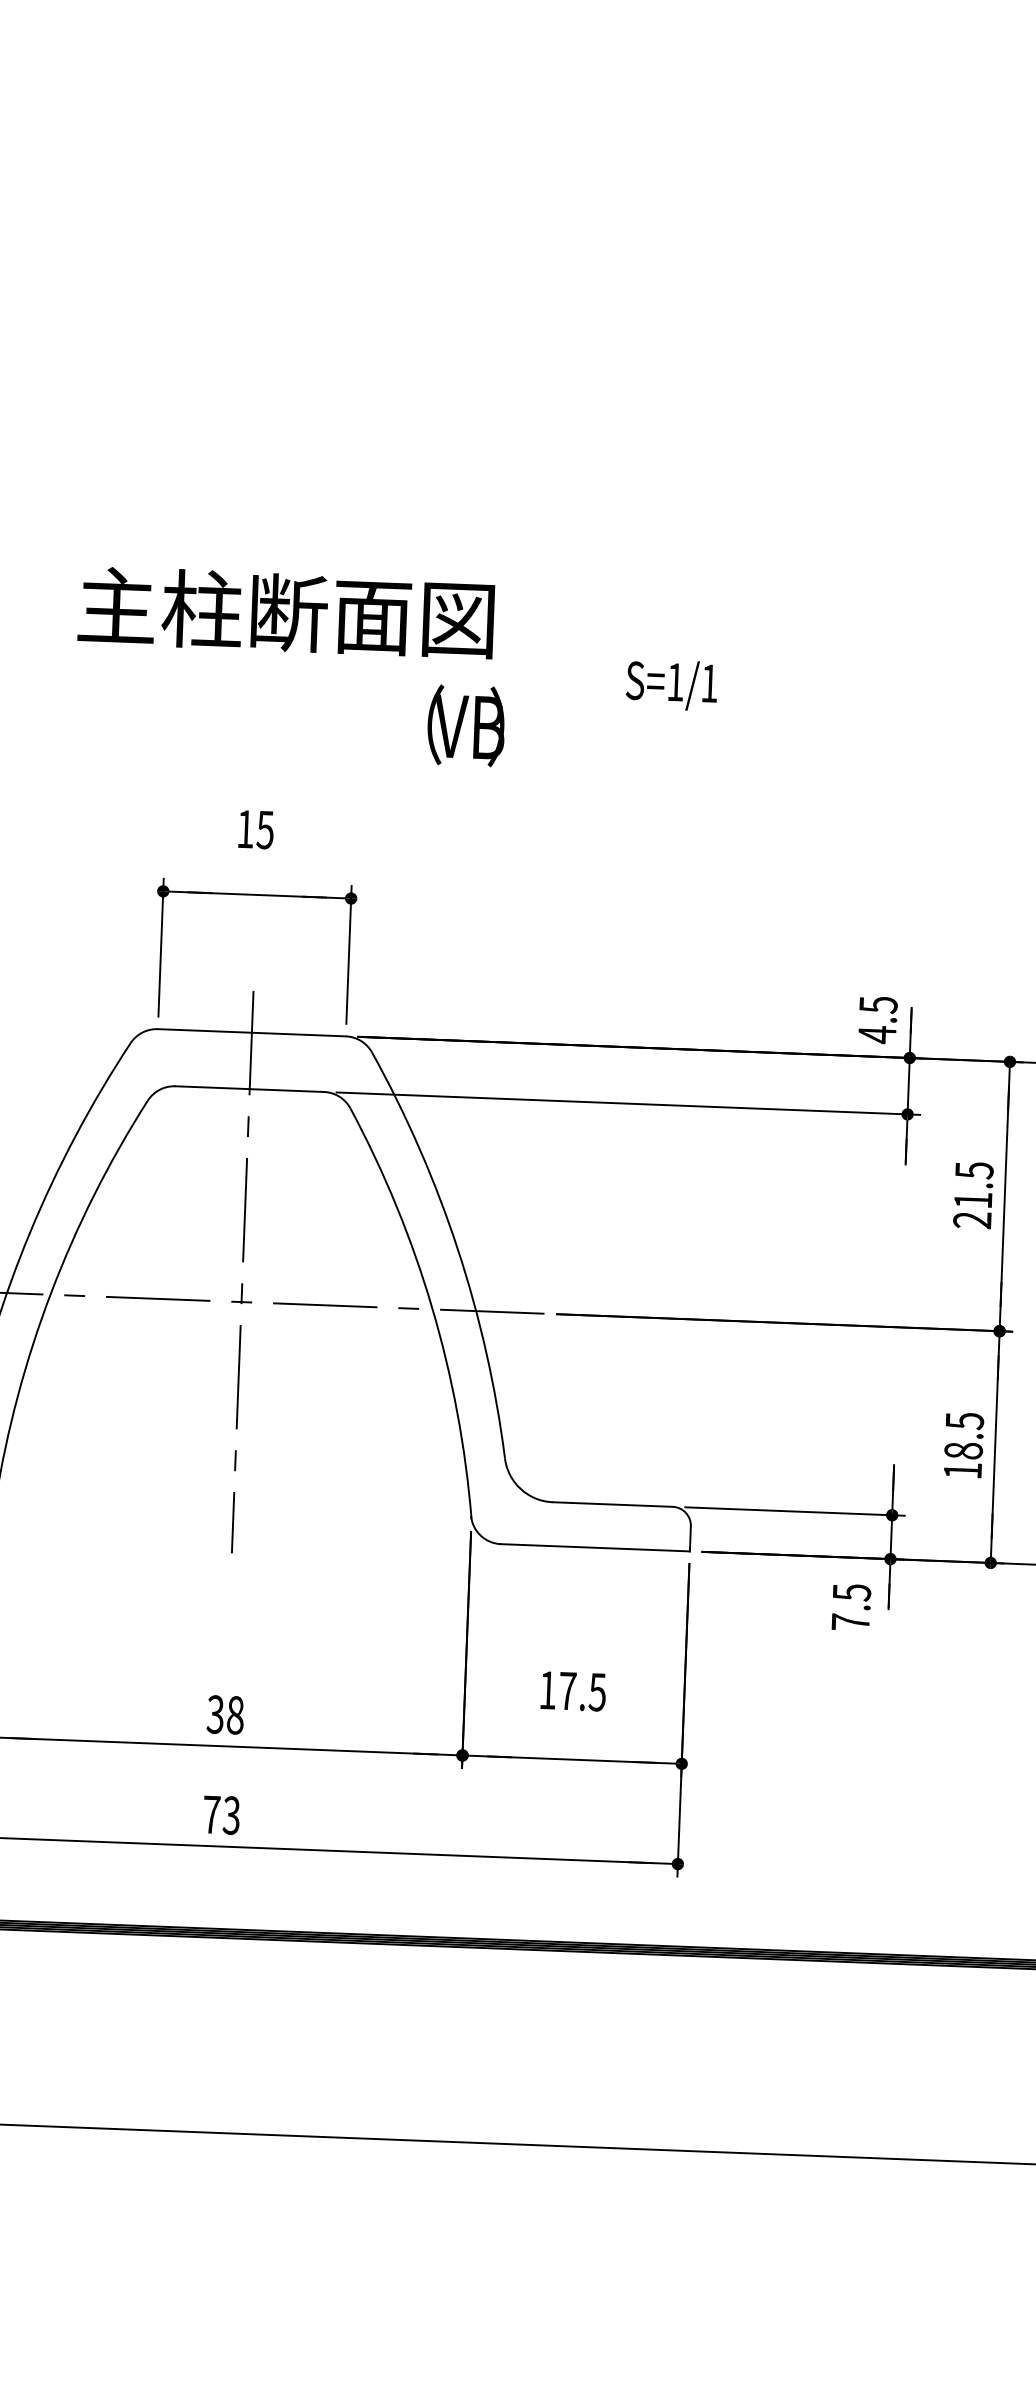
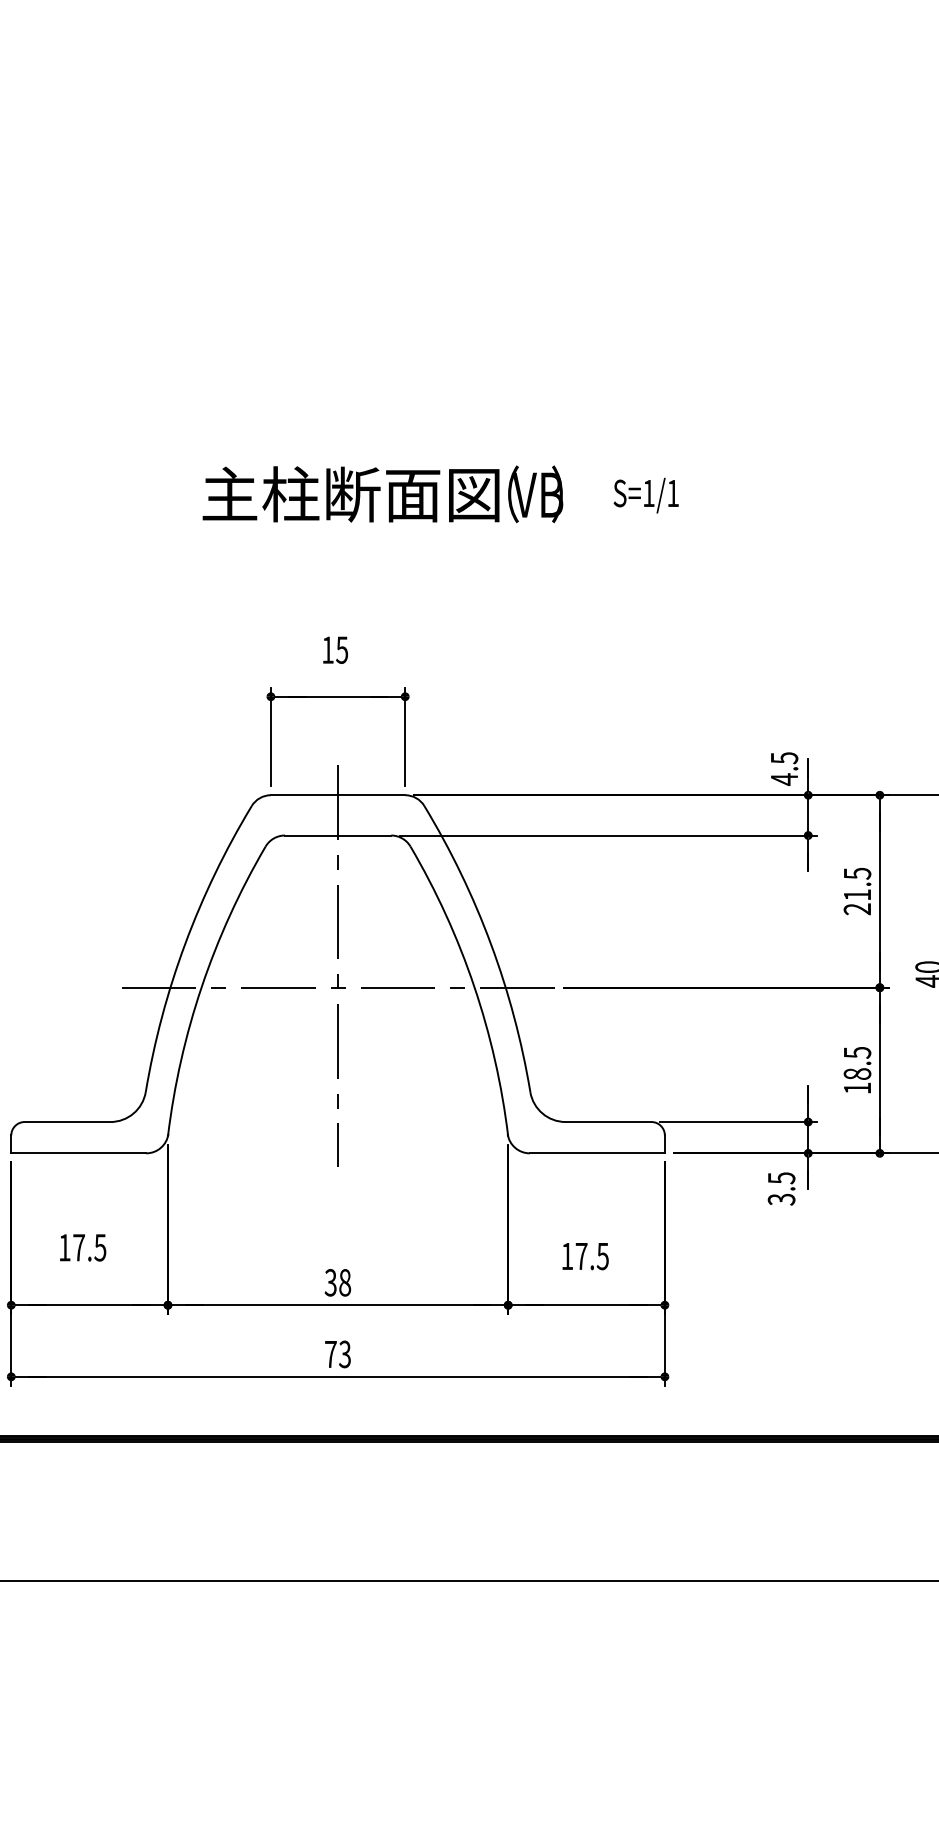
text: (670, 684) -> (645, 495), moved
text: (466, 726) -> (535, 494), moved
text: (850, 1622) -> (781, 1199), 7.5 -> 3.5

